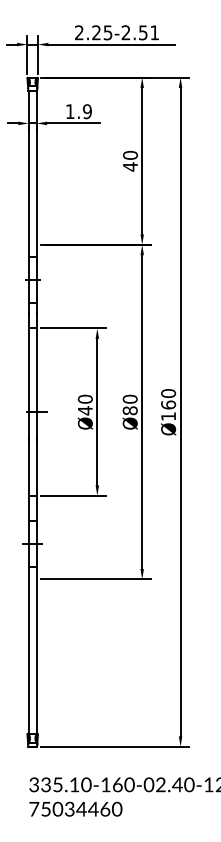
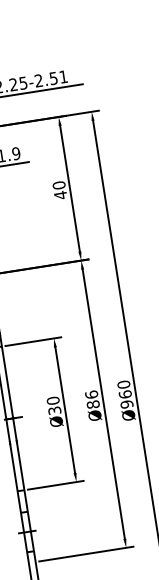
text: (129, 398) -> (91, 394), Ø80 -> Ø86
text: (84, 410) -> (53, 410), Ø40 -> Ø30
text: (168, 416) -> (126, 404), Ø160 -> Ø960

